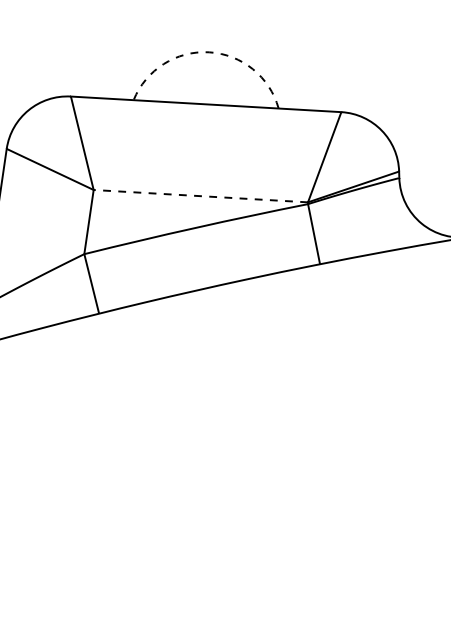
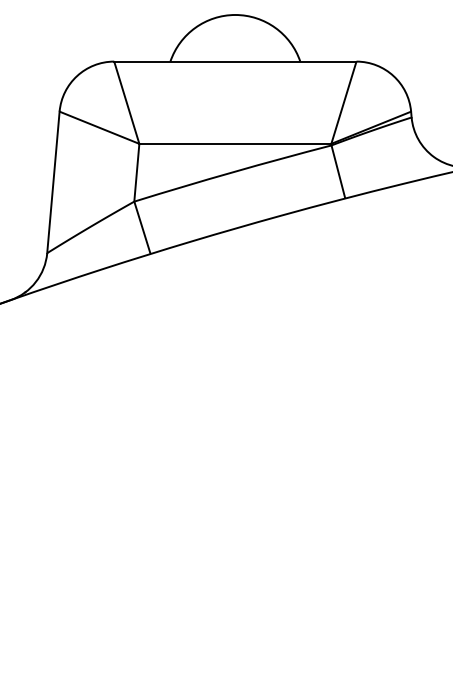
arc: (209, 52) -> (235, 15), dashed -> solid
line: (201, 195) -> (235, 143), dashed -> solid

